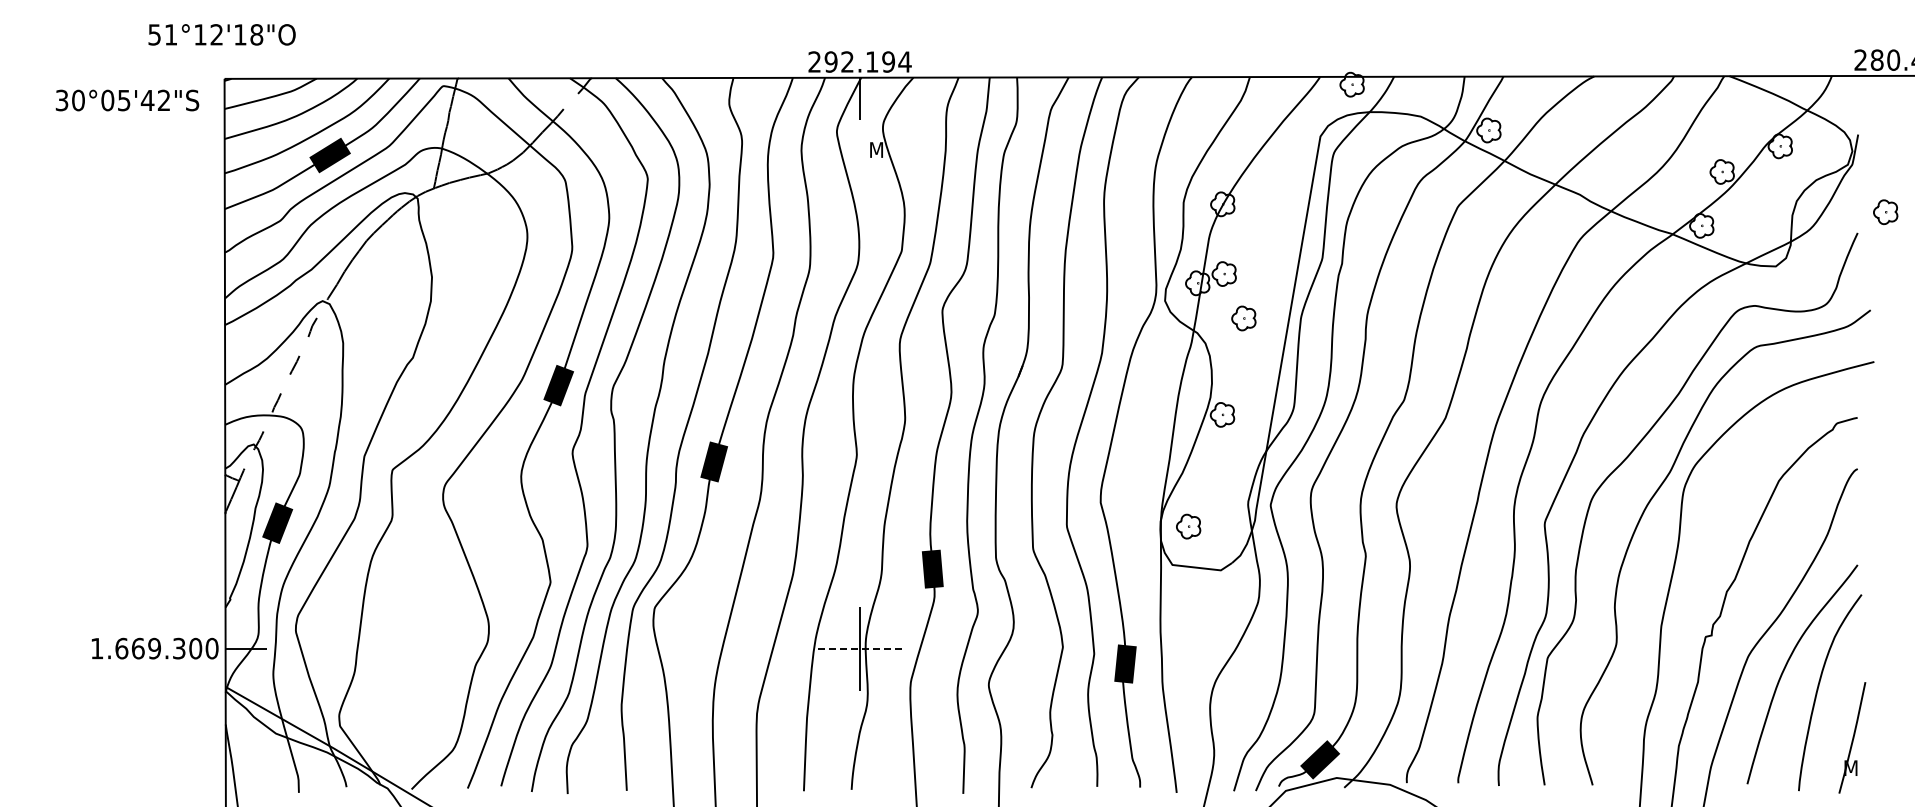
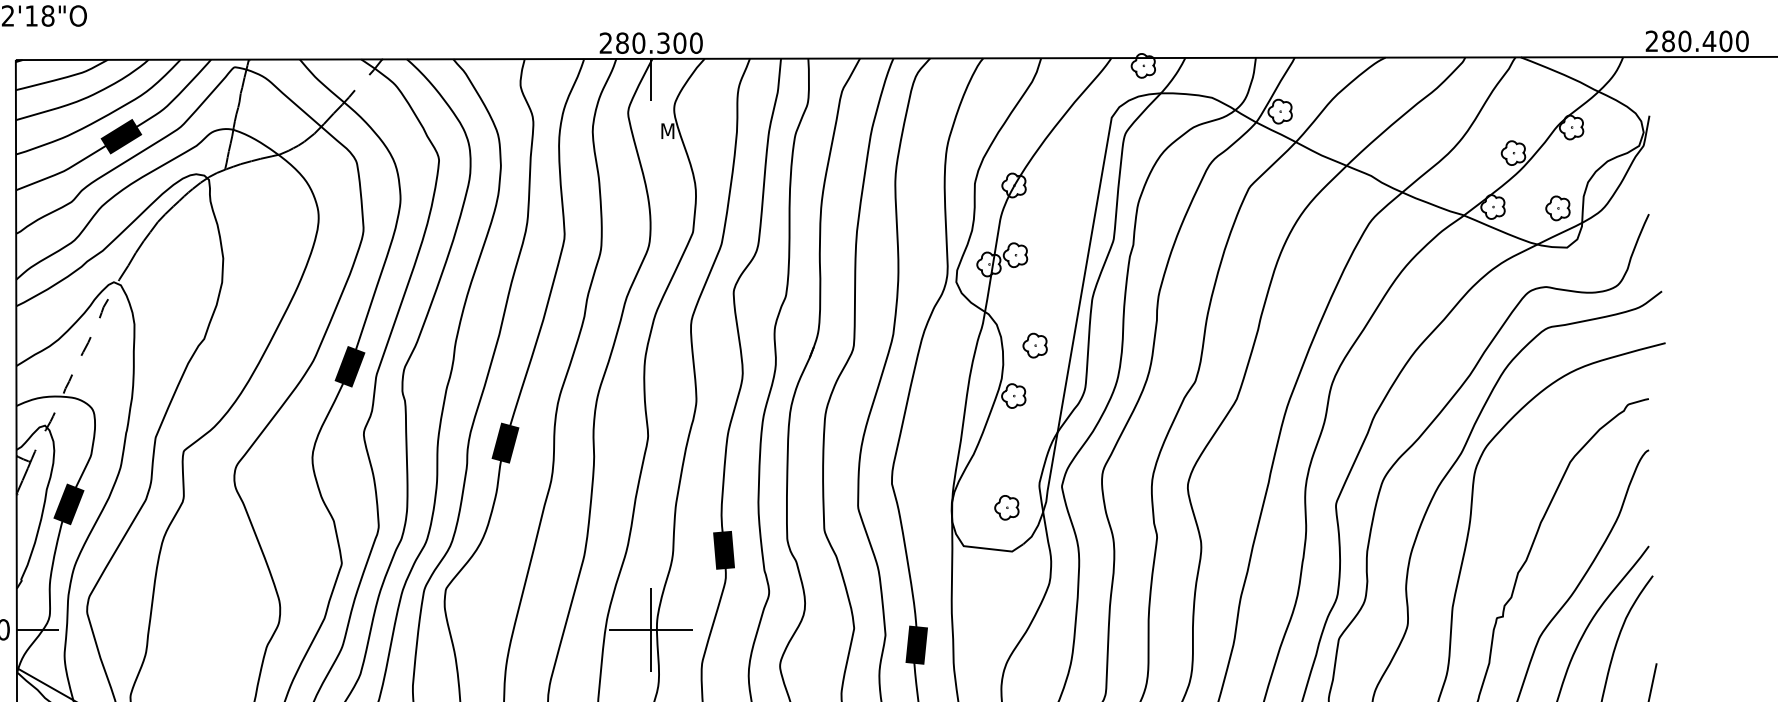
text: (867, 61) -> (658, 42), 292.194 -> 280.300
part: (1885, 212) -> (1557, 208), moved
part: (1243, 318) -> (1034, 345), moved
part: (1188, 526) -> (1006, 507), moved
line: (859, 648) -> (650, 629), dashed -> solid

